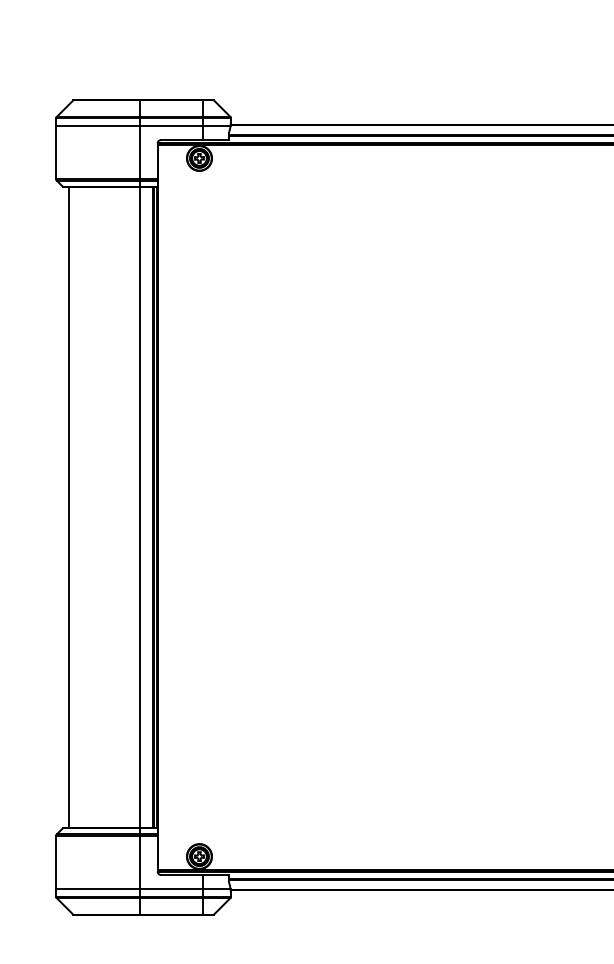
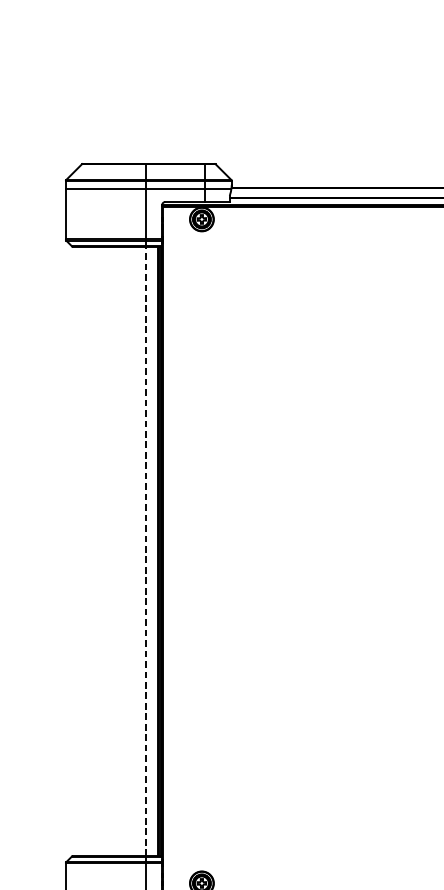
line: (68, 507) -> (77, 551), removed
line: (140, 507) -> (145, 551), solid -> dashed

